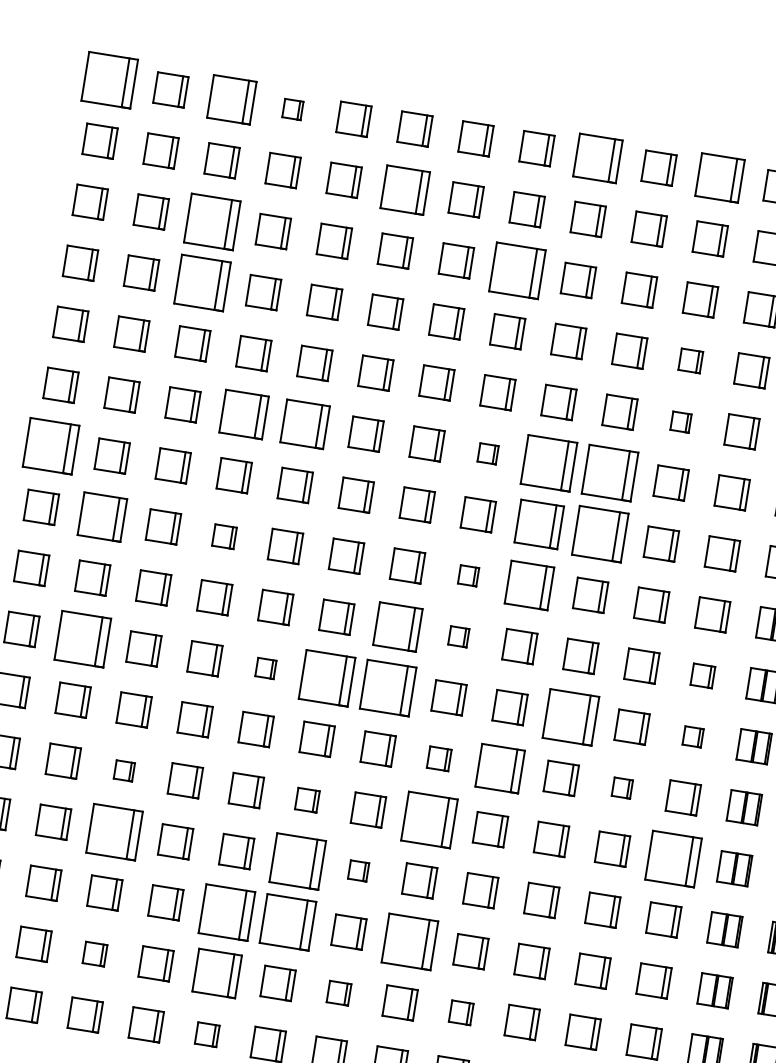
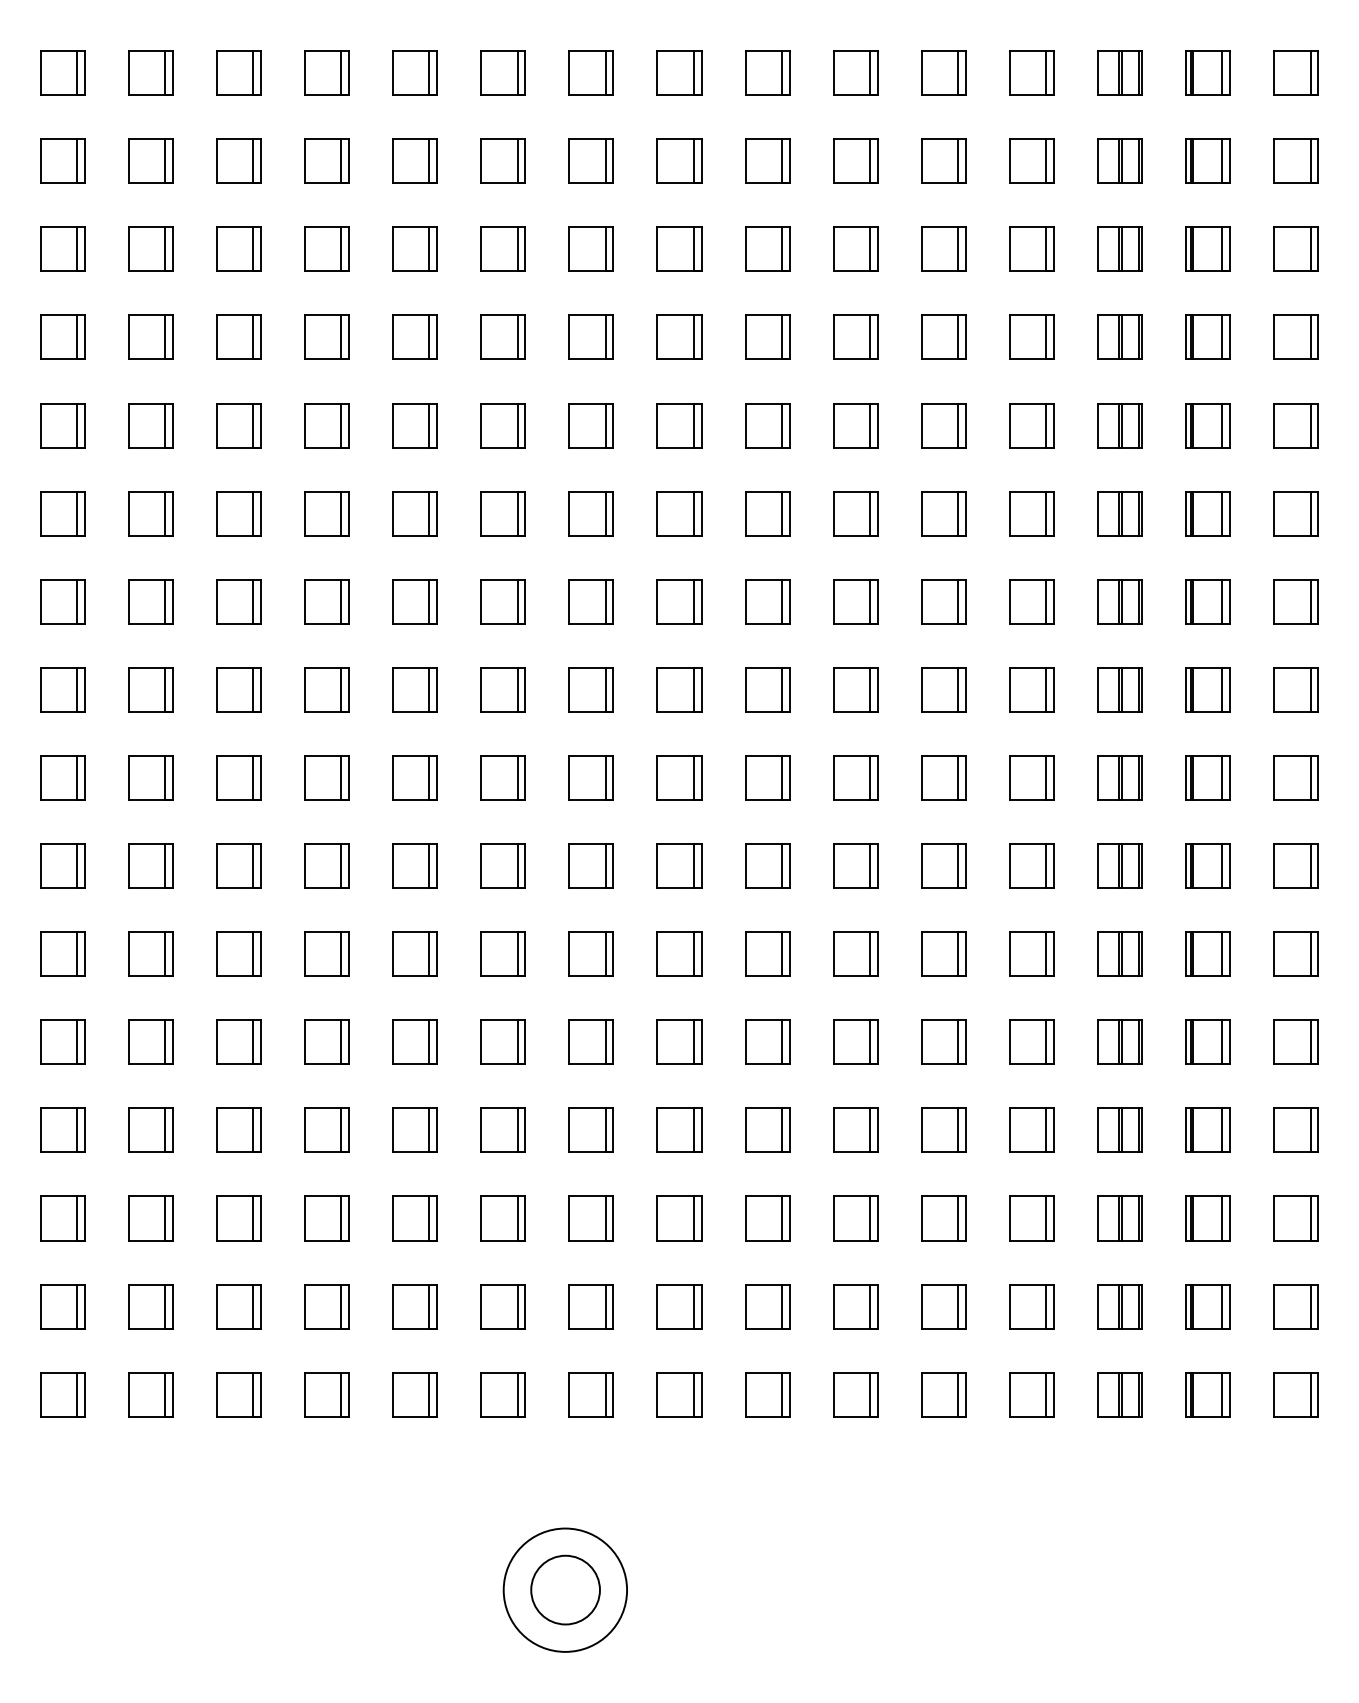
part: (109, 79) -> (62, 72), size x0.62
part: (231, 99) -> (238, 72), size x0.71
part: (292, 109) -> (326, 72), size x1.67
part: (598, 157) -> (767, 72), size x0.71
part: (719, 177) -> (943, 72), size x0.71
part: (404, 189) -> (502, 160), size x0.71
part: (212, 221) -> (238, 248), size x0.62
part: (517, 270) -> (679, 248), size x0.62
part: (202, 282) -> (238, 336), size x0.62
part: (690, 360) -> (943, 336), size x1.43
part: (243, 414) -> (326, 513), size x0.71
part: (680, 421) -> (943, 425), size x1.67
part: (304, 424) -> (414, 513), size x0.71
part: (51, 446) -> (62, 601), size x0.62
part: (488, 453) -> (679, 513), size x1.67
part: (549, 463) -> (767, 513), size x0.62
part: (610, 473) -> (855, 513), size x0.62
part: (102, 516) -> (150, 689), size x0.71
part: (539, 524) -> (767, 601), size x0.71
part: (600, 534) -> (855, 601), size x0.62
part: (224, 536) -> (326, 689), size x1.43
part: (468, 575) -> (679, 689), size x1.67
part: (529, 585) -> (767, 689), size x0.71
part: (397, 626) -> (590, 777), size x0.71
part: (458, 636) -> (679, 777), size x1.67
part: (82, 638) -> (150, 865), size x0.62
part: (265, 668) -> (414, 865), size x1.67
part: (702, 675) -> (1031, 777), size x1.43
part: (326, 677) -> (502, 865), size x0.62
part: (387, 687) -> (590, 865), size x0.62
part: (570, 716) -> (855, 865), size x0.62
part: (692, 736) -> (1031, 865), size x1.67
part: (439, 758) -> (679, 953), size x1.43
part: (500, 768) -> (767, 953), size x0.71
part: (124, 770) -> (238, 1041), size x1.67
part: (622, 787) -> (943, 953), size x1.67
part: (306, 799) -> (502, 1041), size x1.43
part: (429, 819) -> (679, 1041), size x0.62
part: (114, 831) -> (238, 1129), size x0.62
part: (673, 858) -> (1031, 1041), size x0.62
part: (297, 860) -> (502, 1129), size x0.62
part: (358, 870) -> (590, 1129), size x1.67
part: (226, 912) -> (414, 1218), size x0.62
part: (287, 922) -> (502, 1218), size x0.62
part: (409, 941) -> (679, 1218), size x0.62
part: (94, 953) -> (238, 1306), size x1.43
part: (216, 973) -> (414, 1306), size x0.71
part: (338, 992) -> (590, 1306), size x1.43
part: (461, 1012) -> (767, 1306), size x1.43
part: (206, 1034) -> (414, 1394), size x1.43

